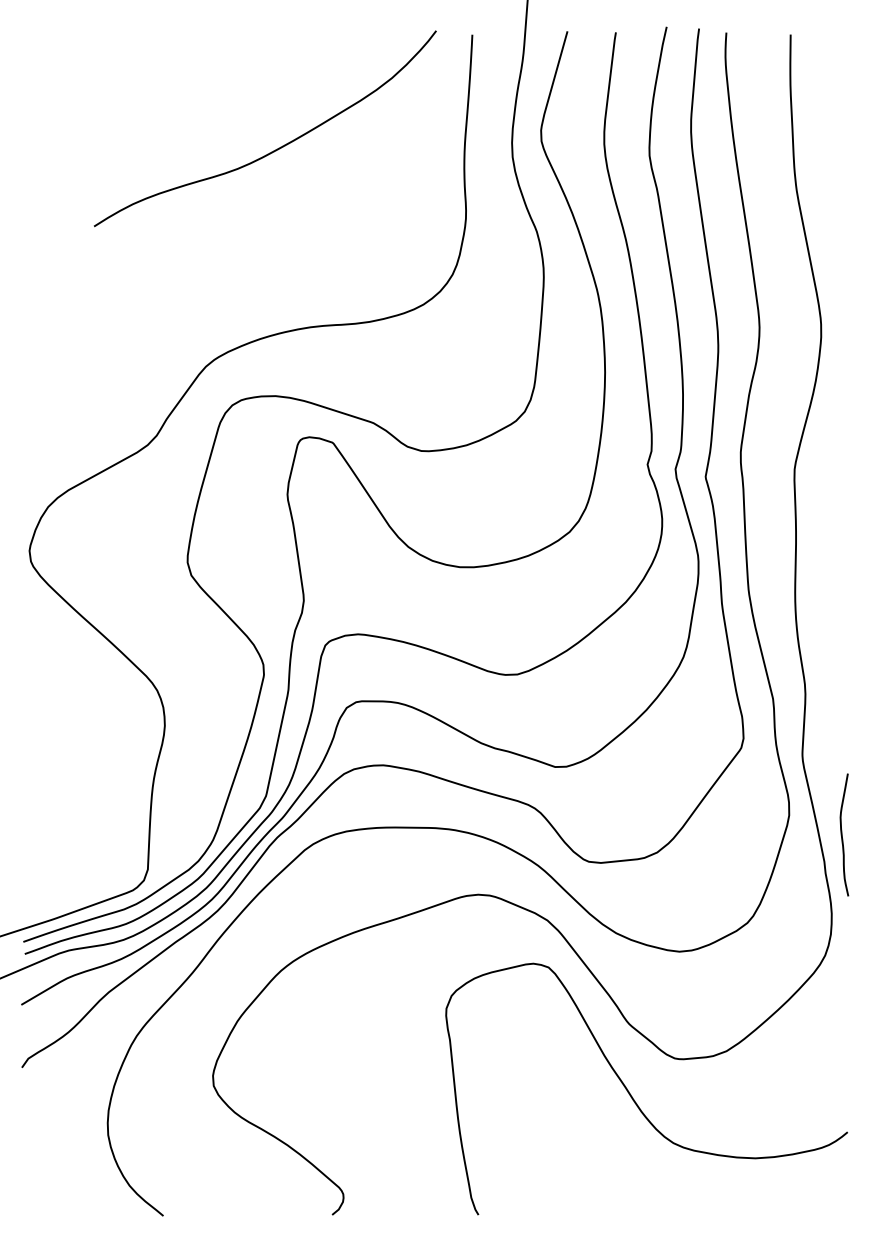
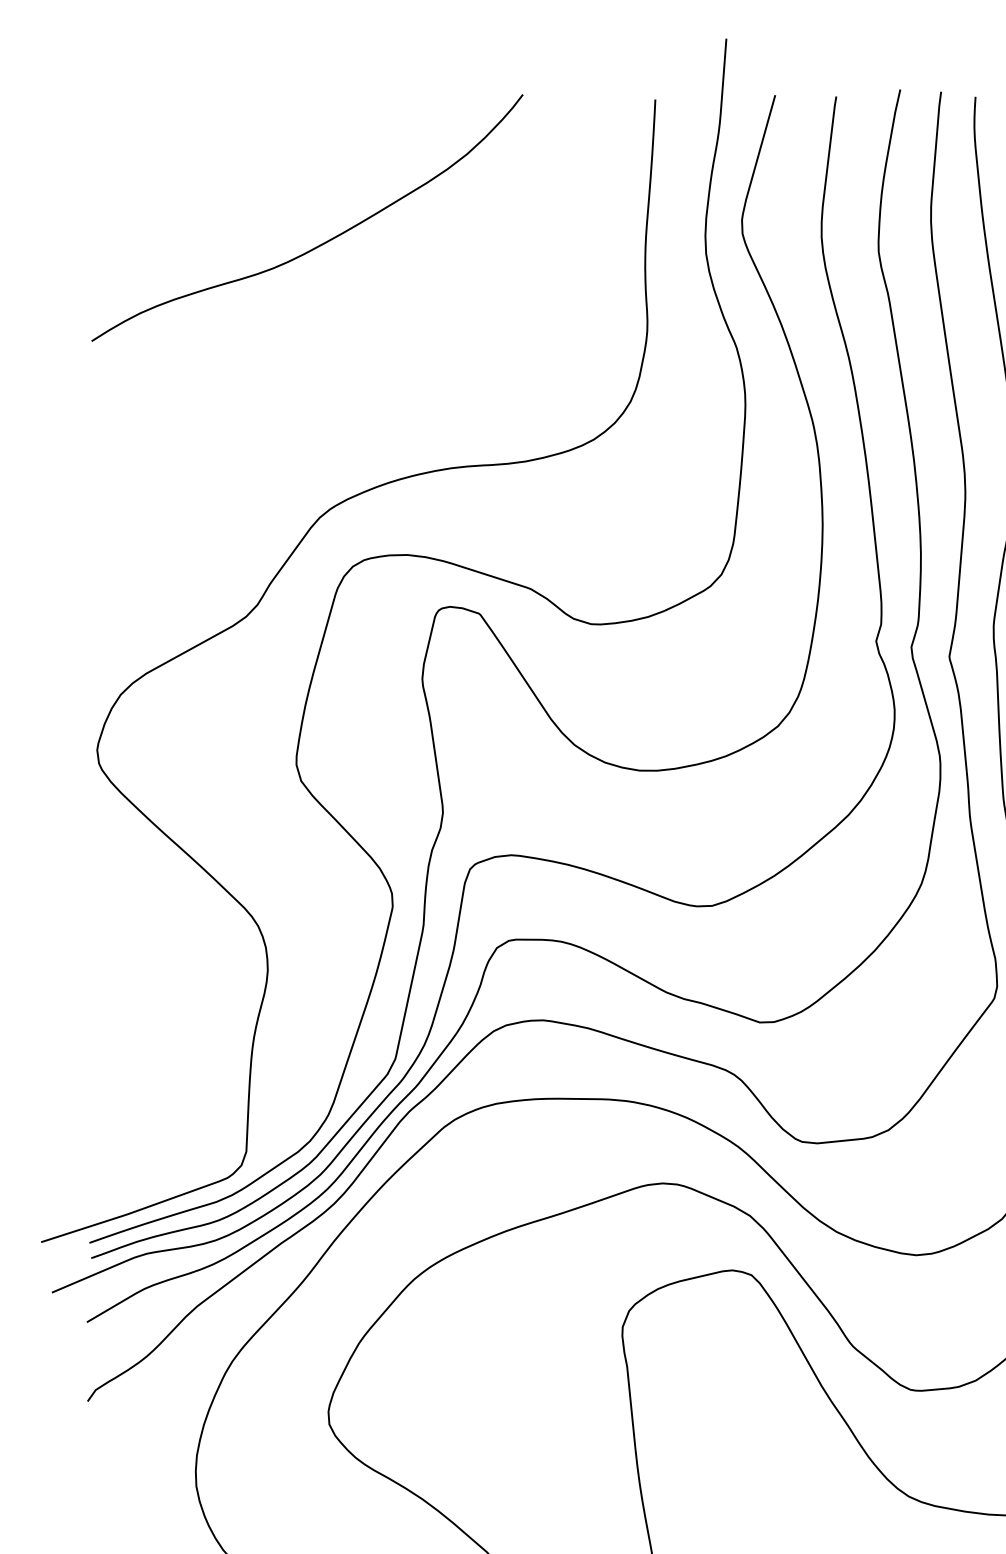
curve: (275, 149) -> (320, 244), moved

